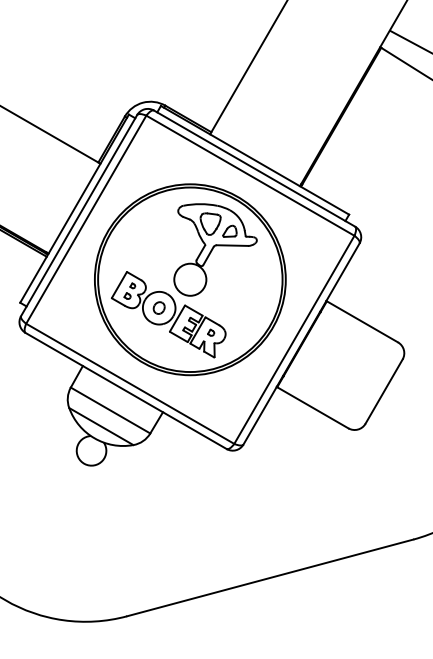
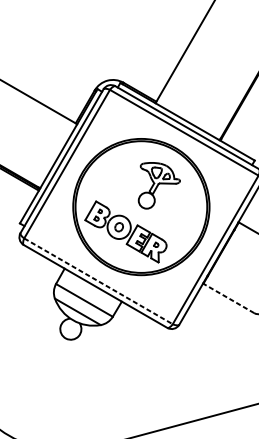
part: (215, 249) -> (159, 185), size x0.7
line: (130, 384) -> (98, 281), solid -> dashed
line: (312, 407) -> (228, 298), solid -> dashed

